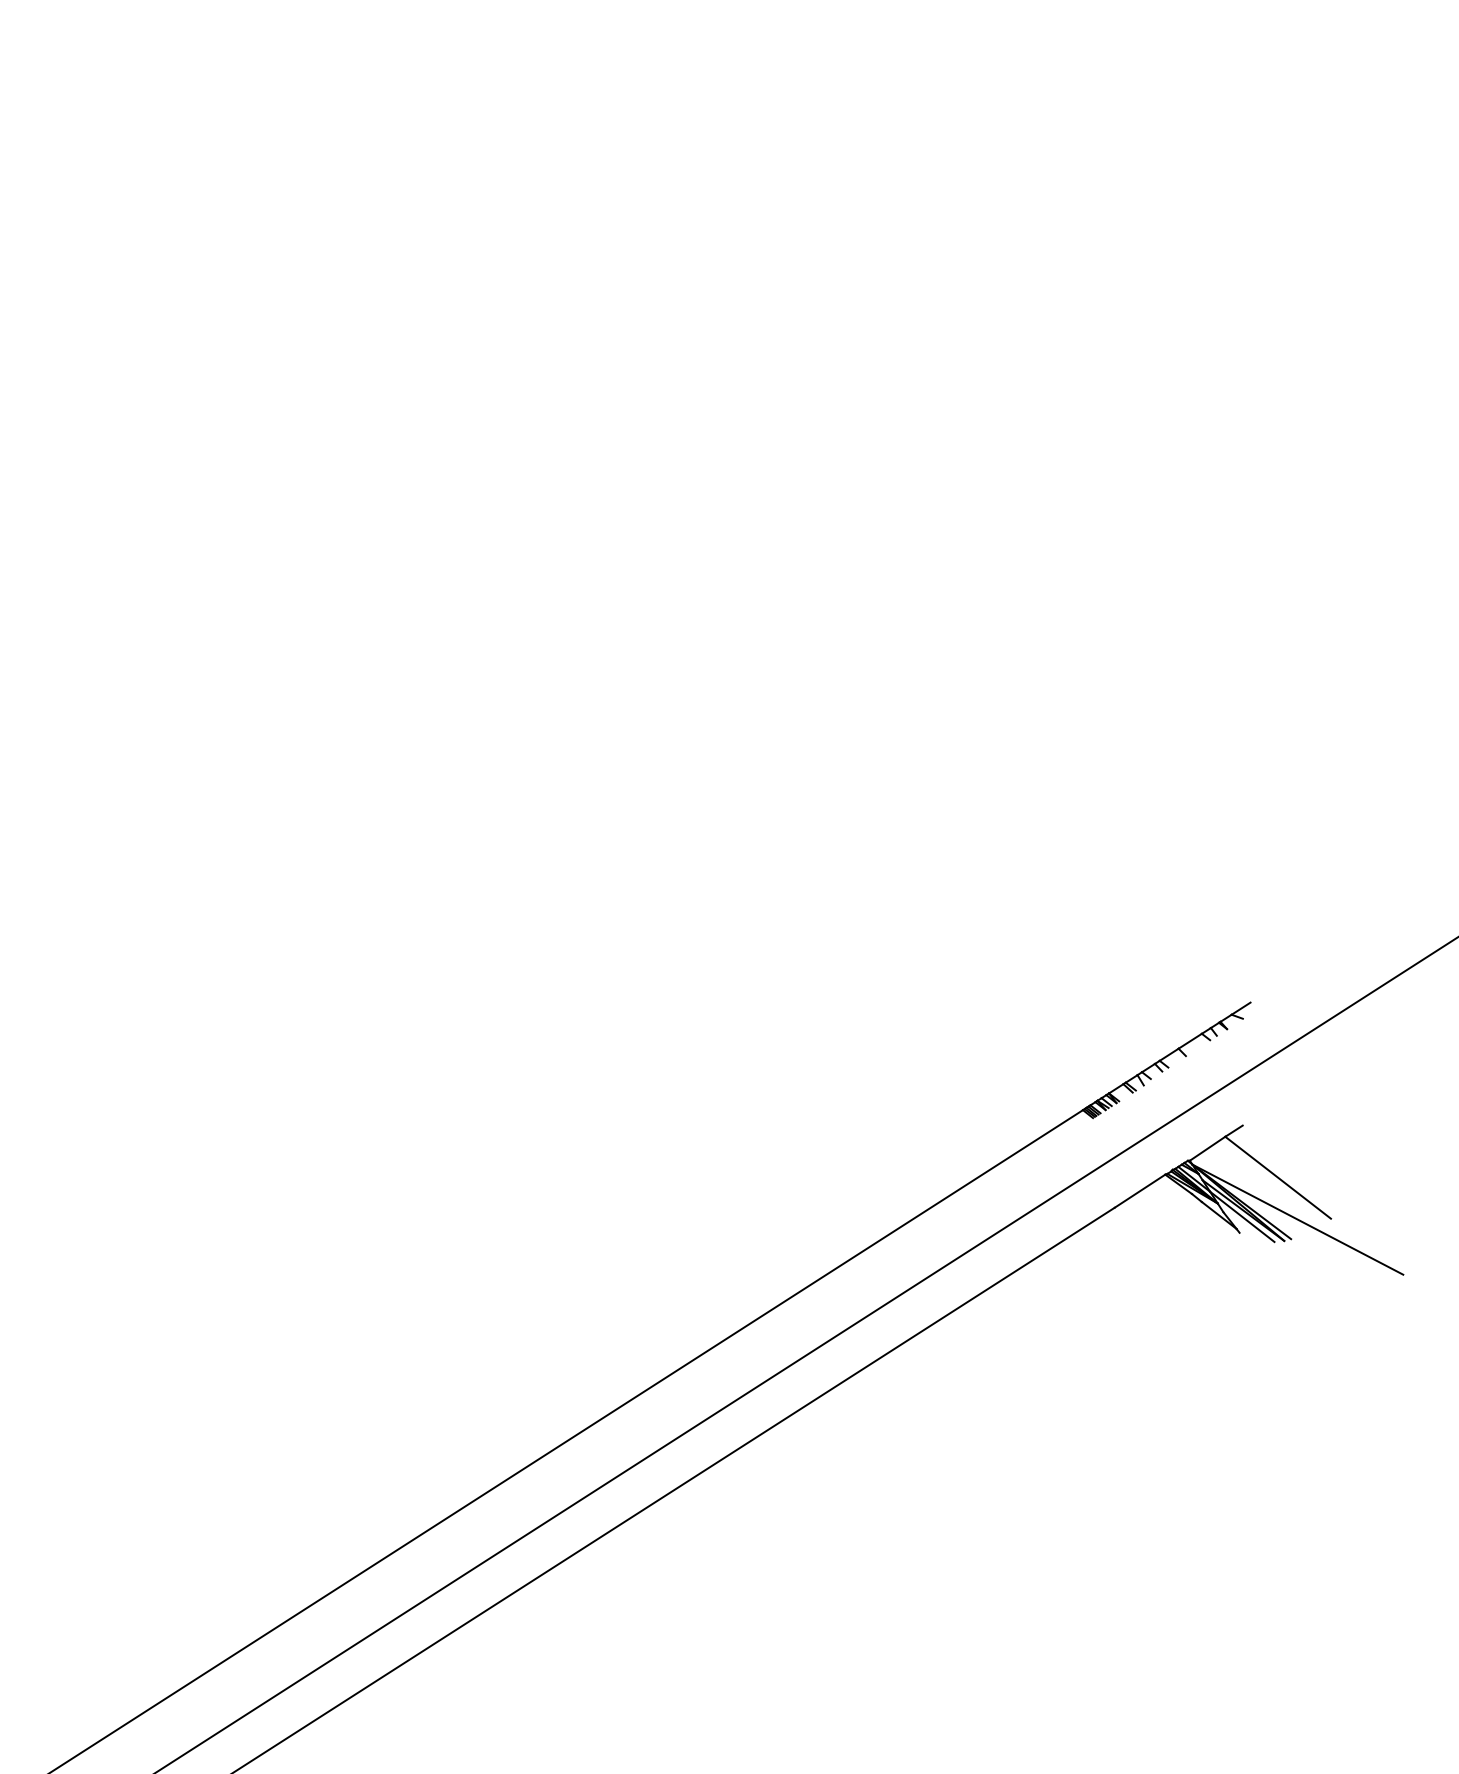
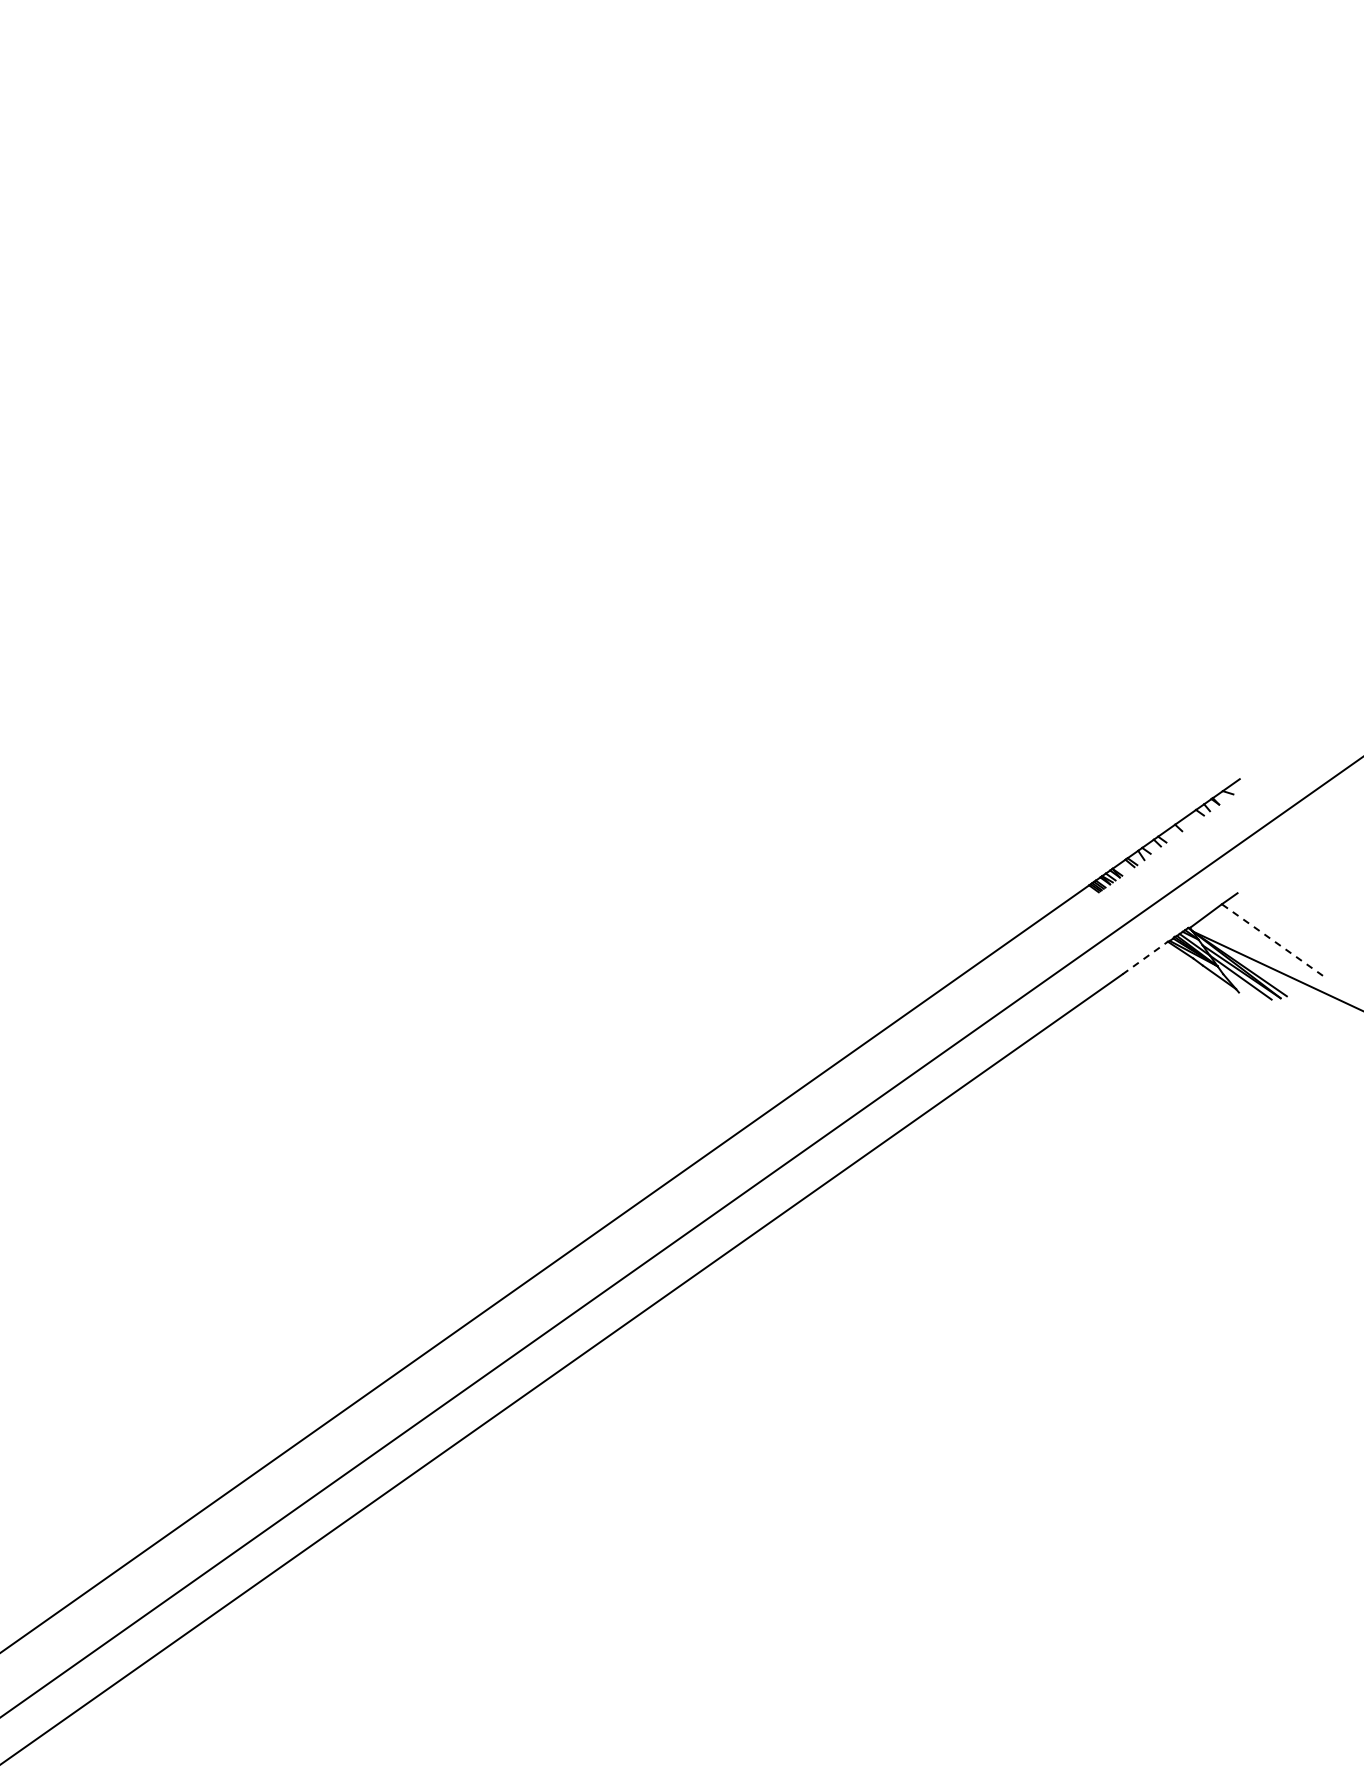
line: (1278, 1178) -> (1272, 940), solid -> dashed
line: (1140, 1191) -> (1145, 958), solid -> dashed

